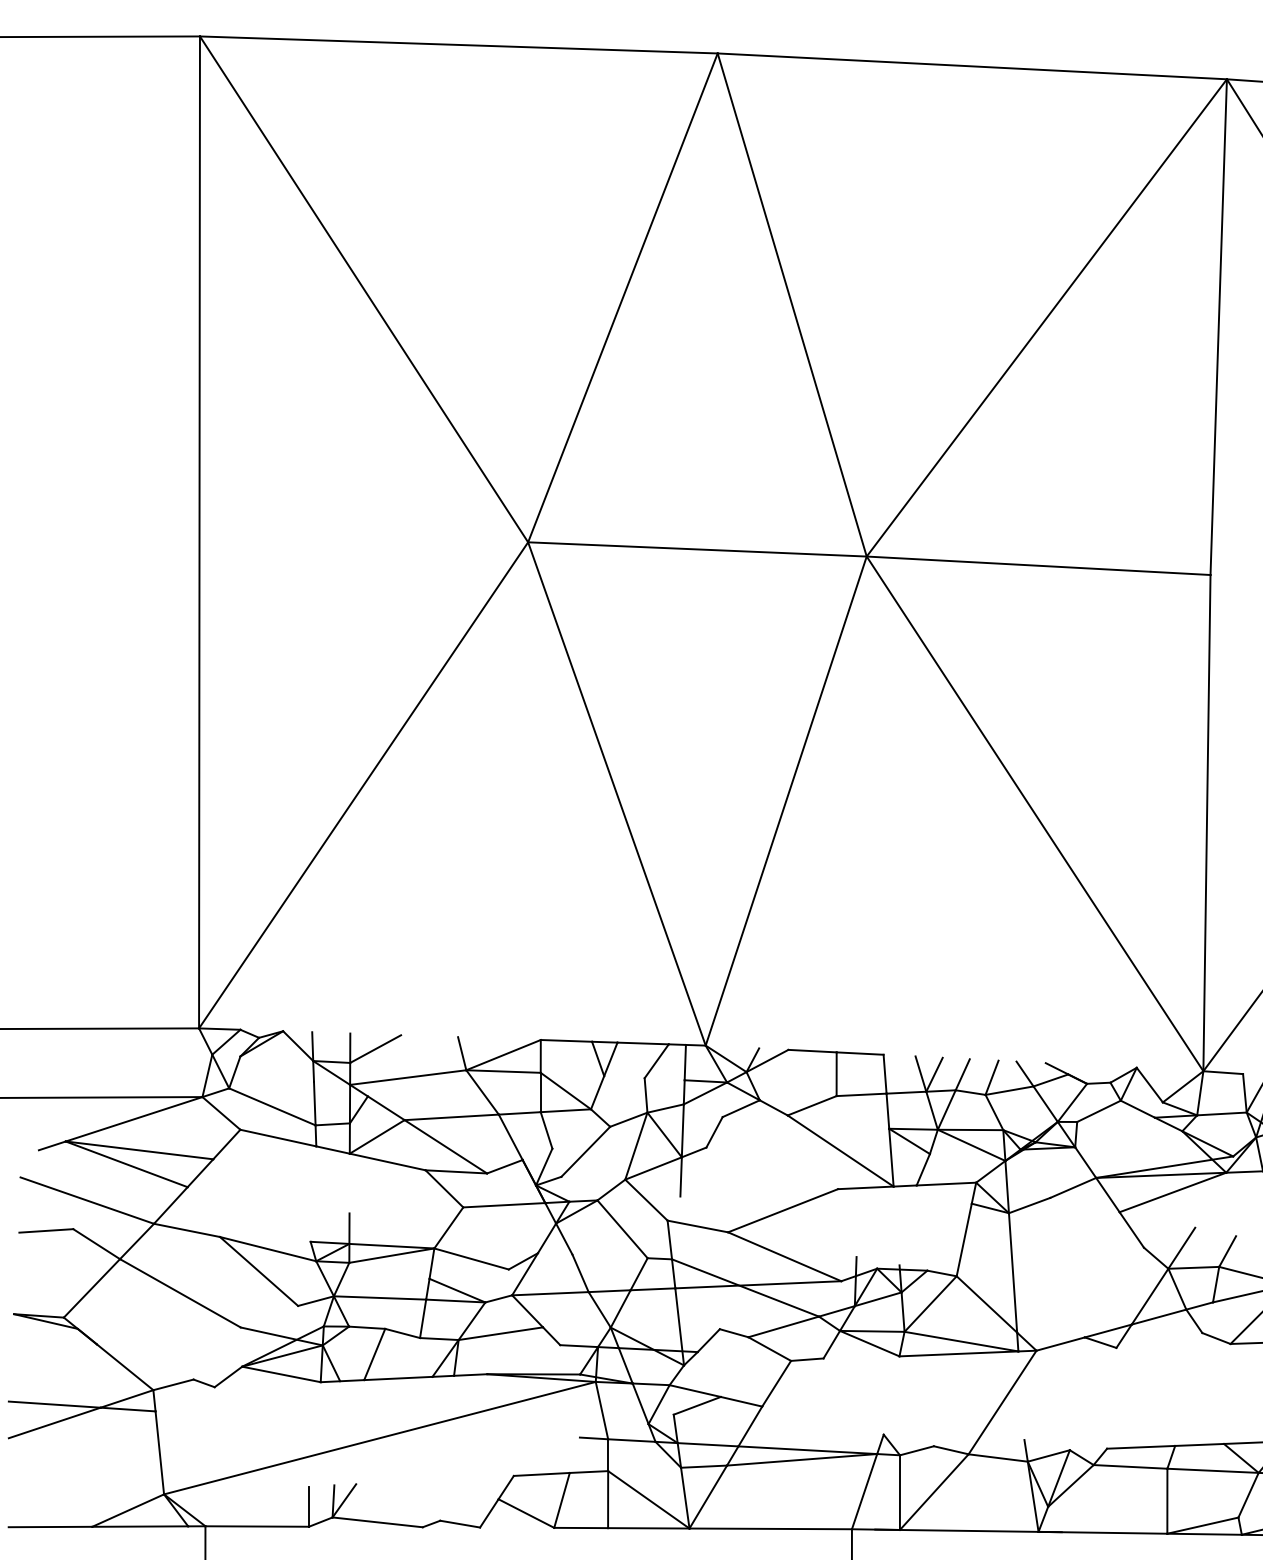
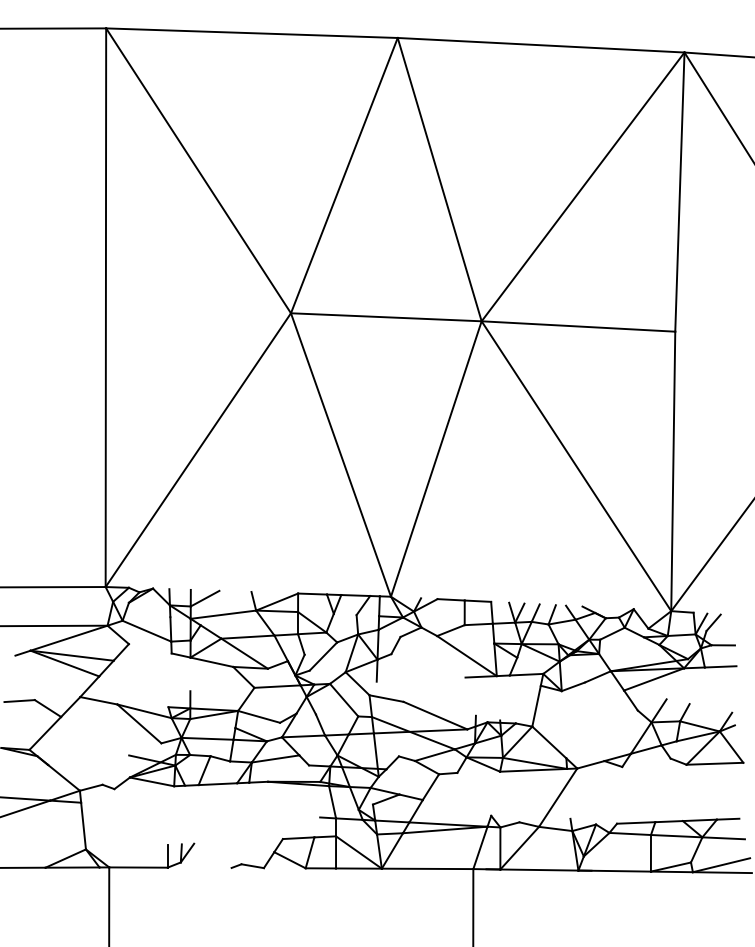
line: (276, 1137) -> (149, 648), removed
line: (86, 1199) -> (42, 683), removed
line: (782, 1210) -> (434, 689), removed
line: (1012, 1272) -> (563, 724), removed
line: (181, 1292) -> (95, 735), removed
line: (379, 1437) -> (207, 817), removed
line: (376, 1521) -> (205, 864), removed

